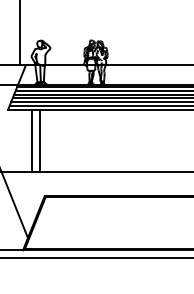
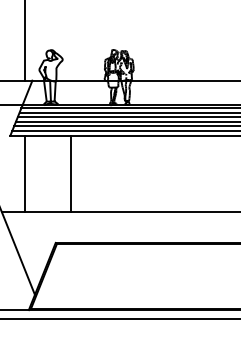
line: (32, 140) -> (25, 173), moved
line: (40, 140) -> (71, 173), moved

